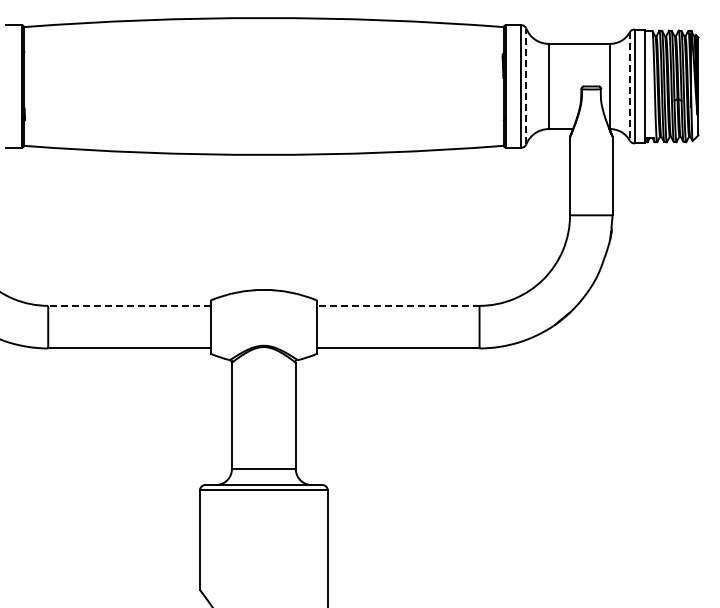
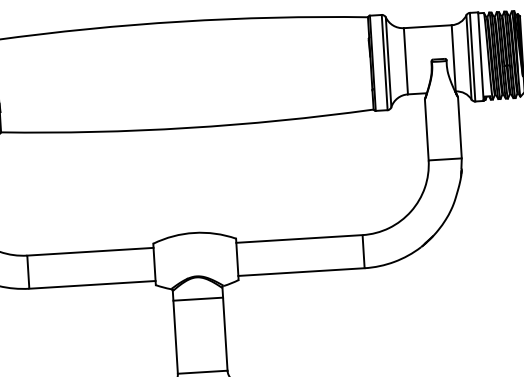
line: (526, 86) -> (388, 62), dashed -> solid
line: (629, 86) -> (468, 57), dashed -> solid
line: (128, 305) -> (89, 251), dashed -> solid
line: (397, 305) -> (298, 238), dashed -> solid
line: (263, 375) -> (197, 299), added

